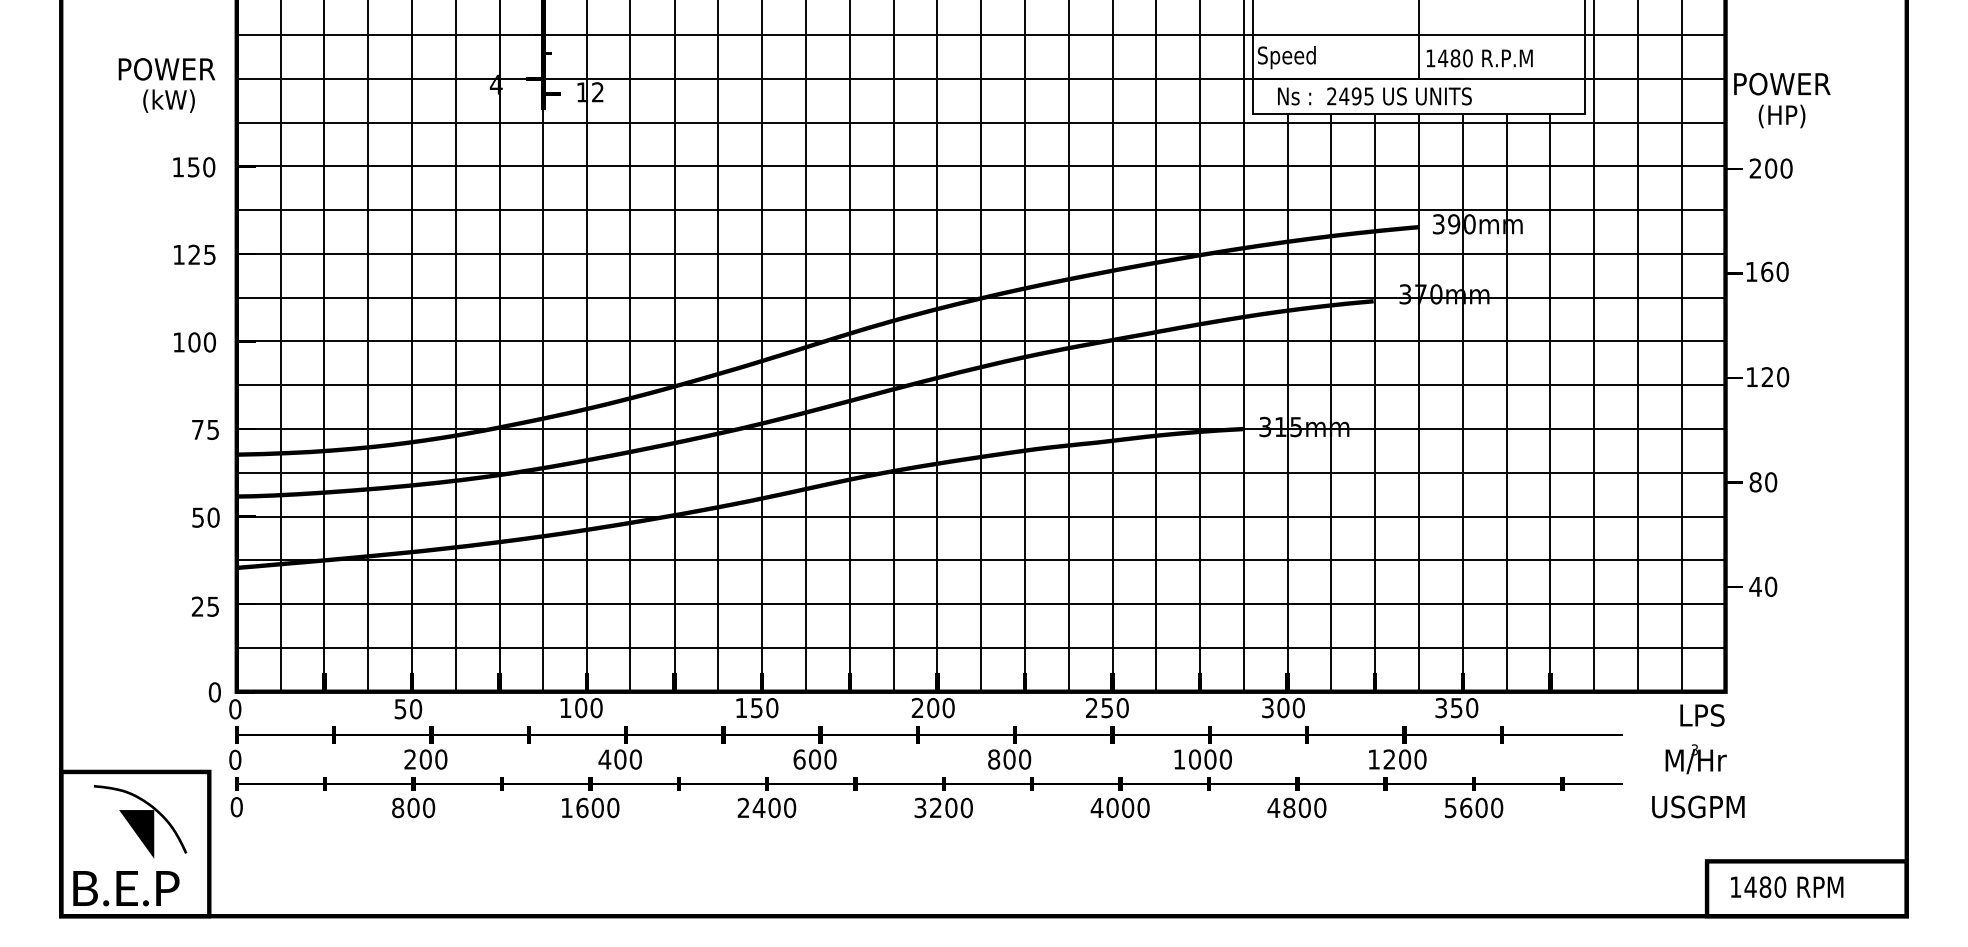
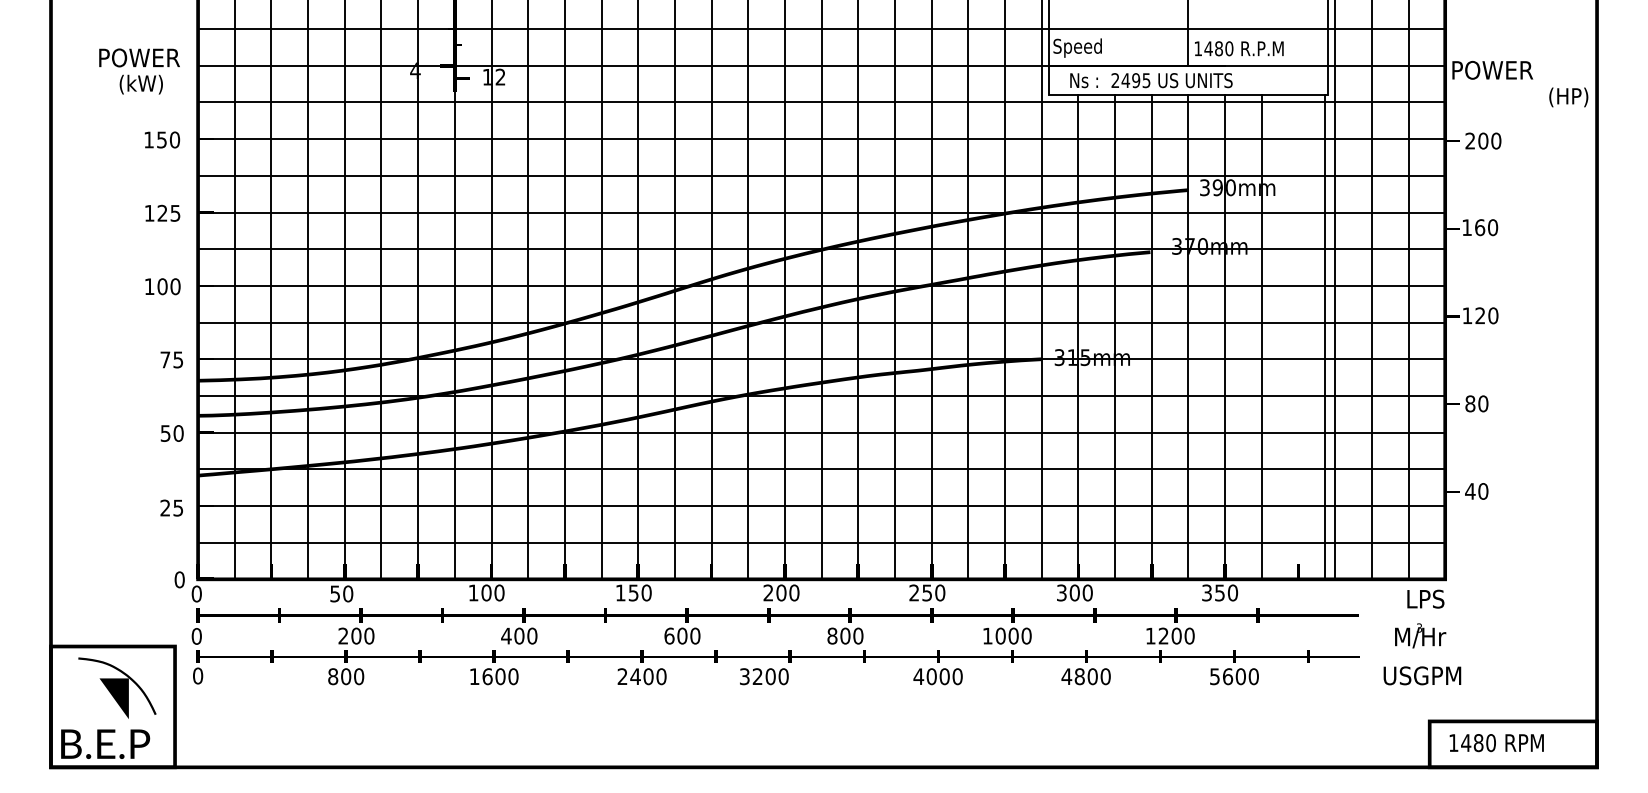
text: (1781, 116) -> (1568, 97), moved
line: (1550, 402) -> (1325, 337), moved
text: (943, 807) -> (764, 676), moved

